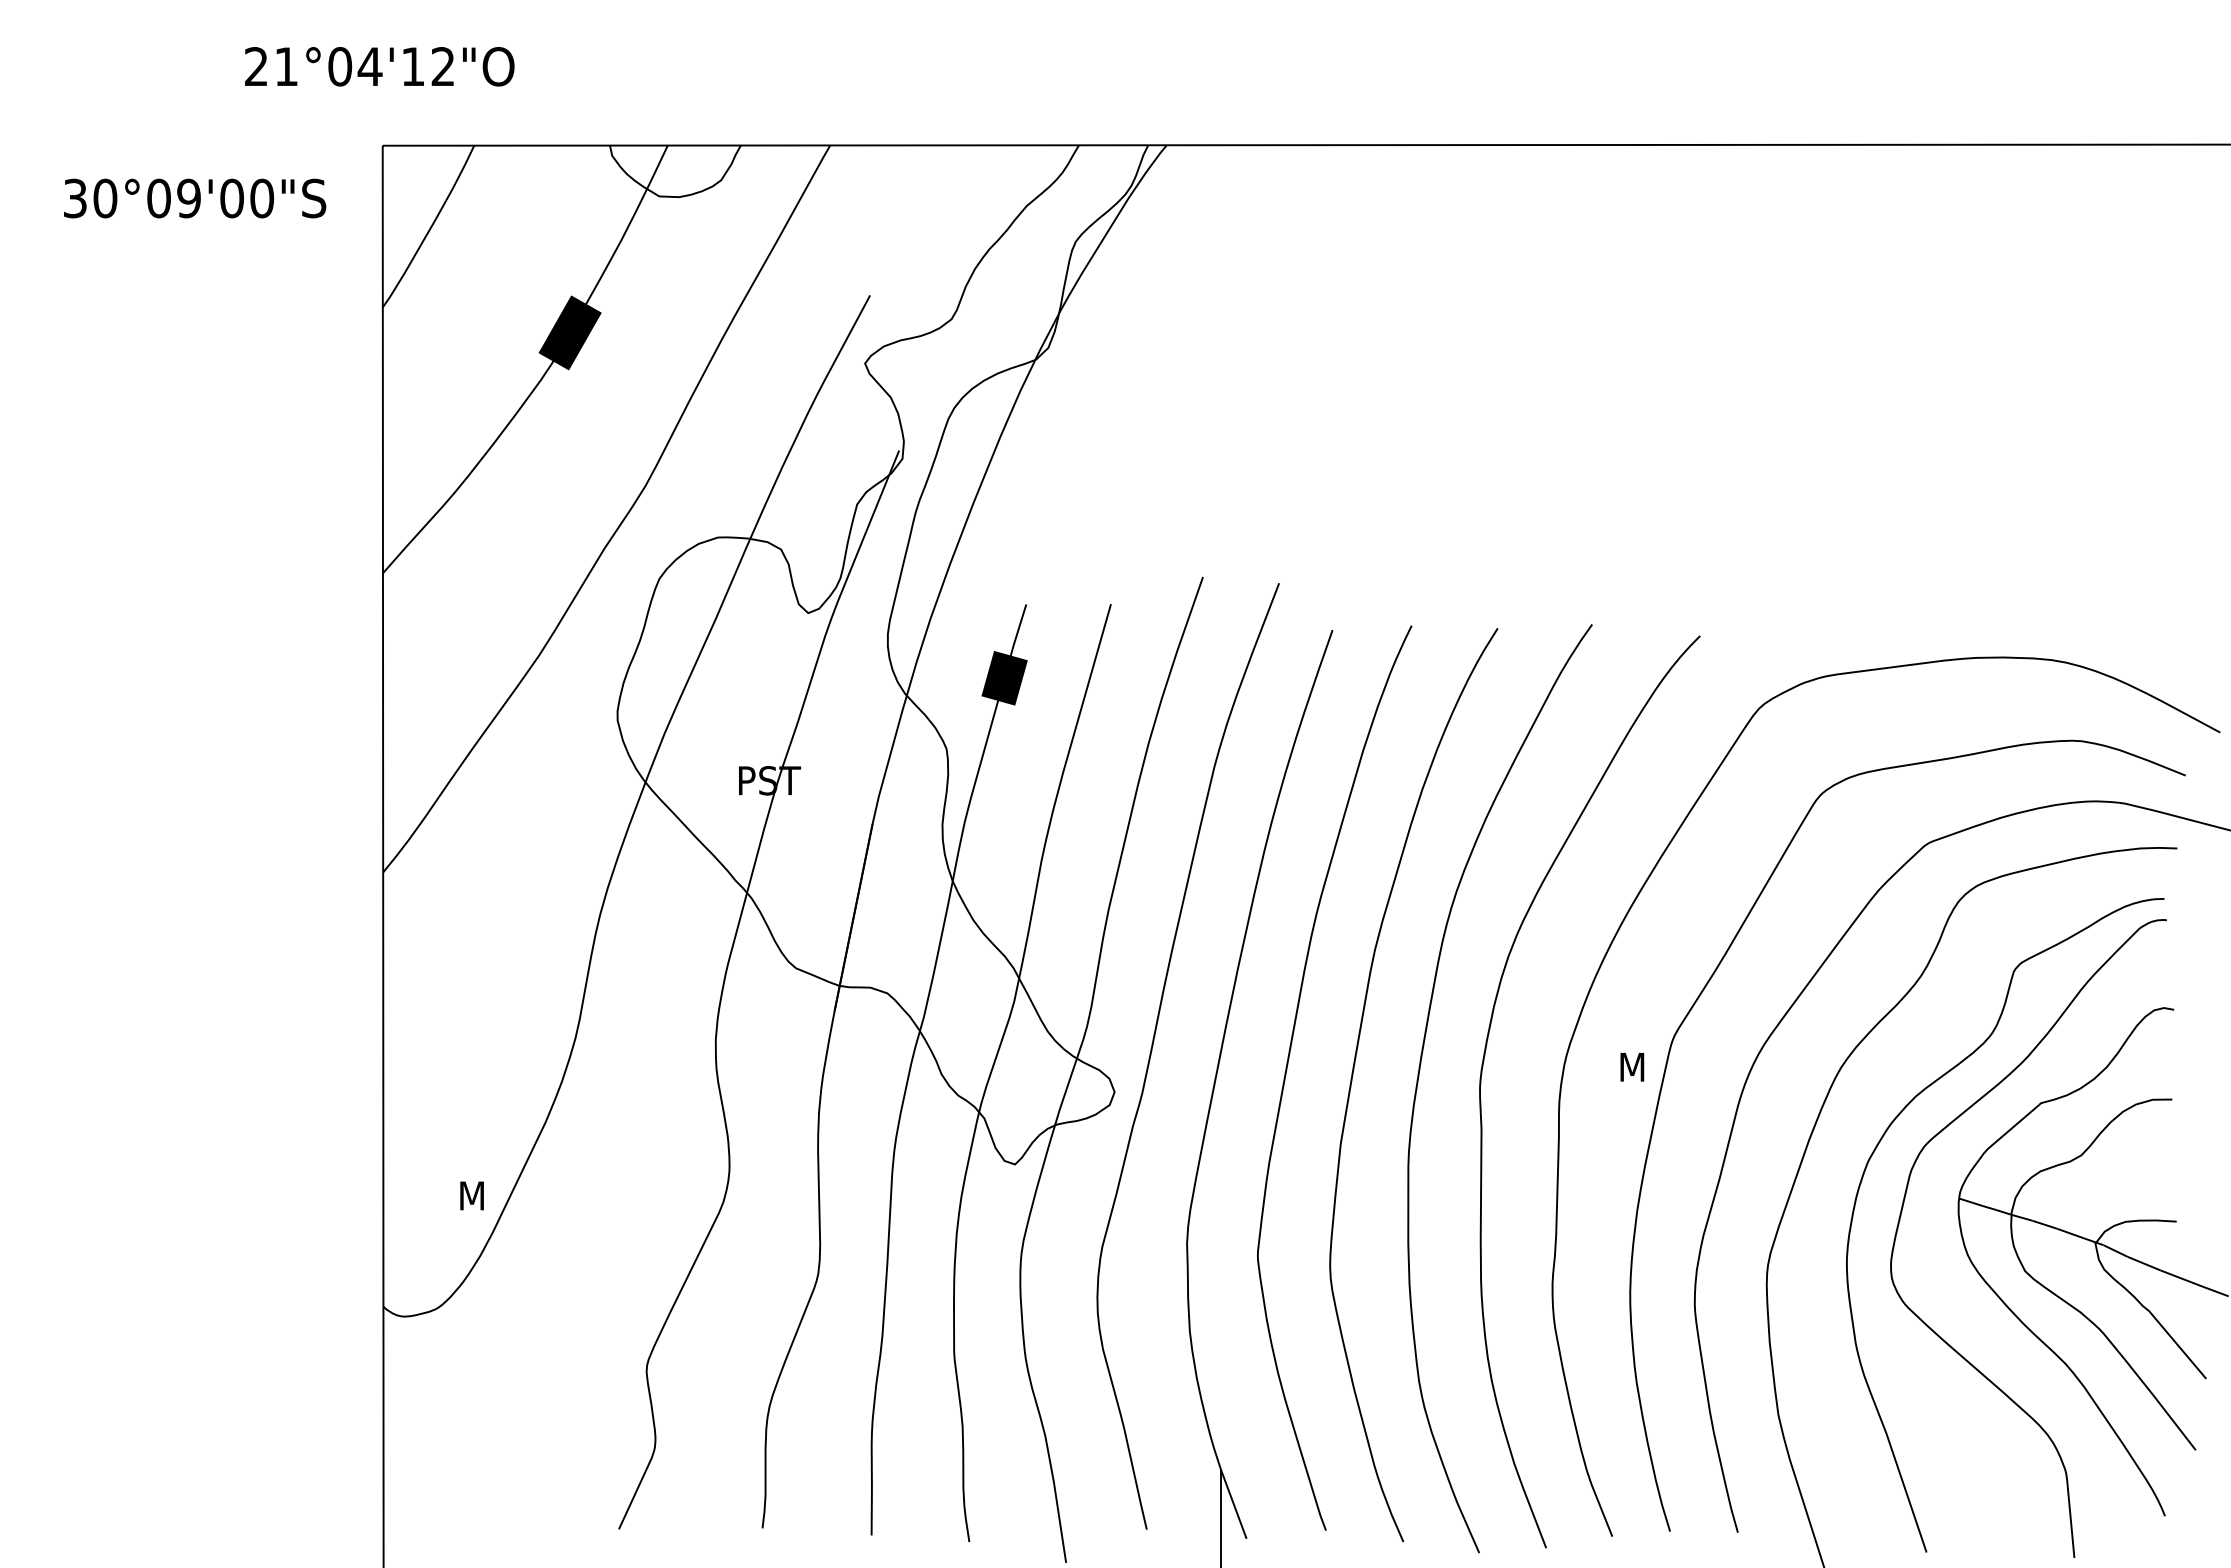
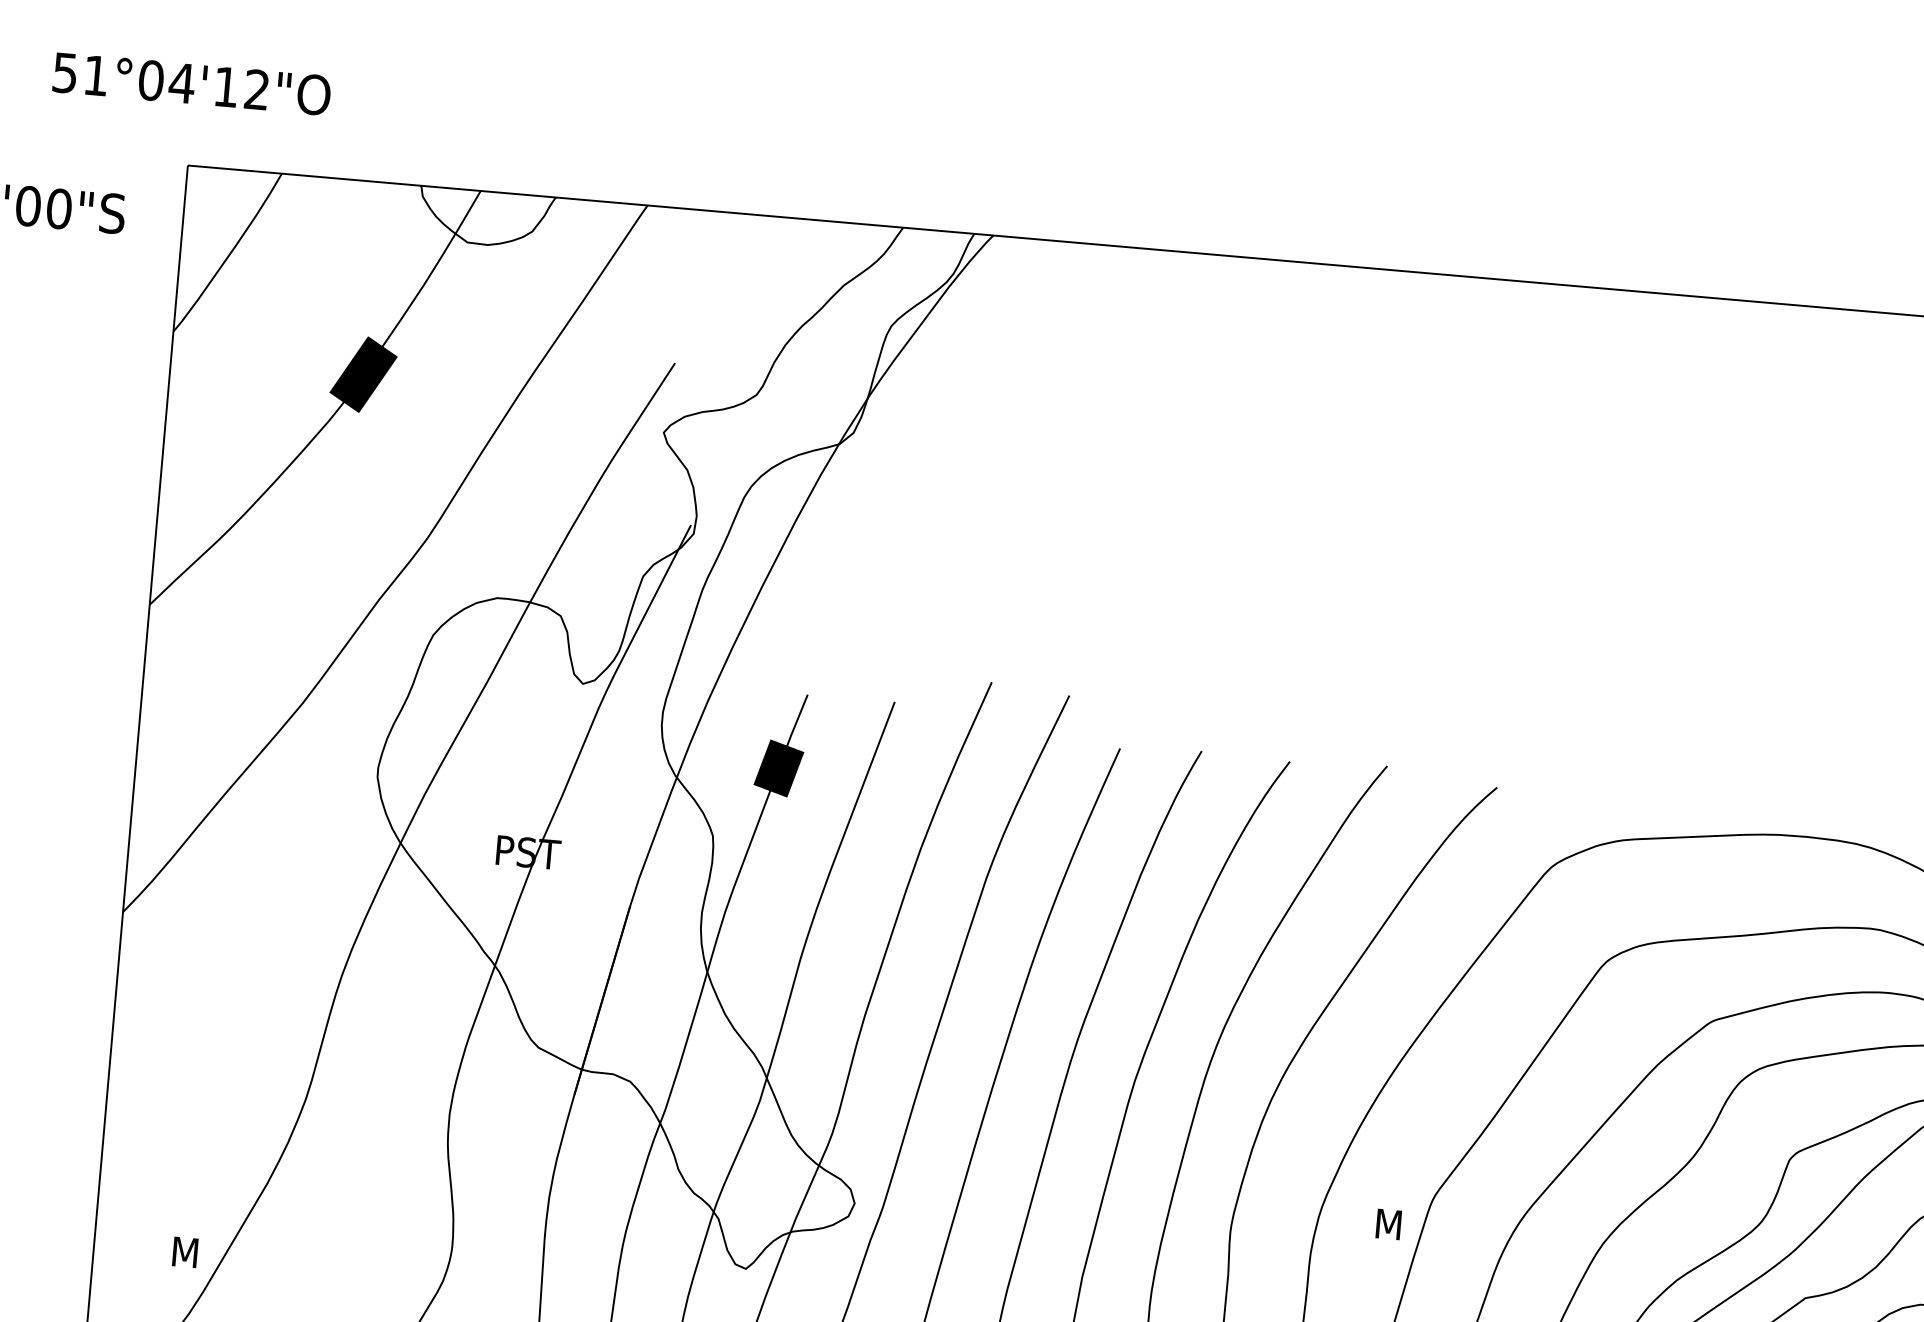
text: (256, 66) -> (65, 72), 21°04'12"O -> 51°04'12"O

